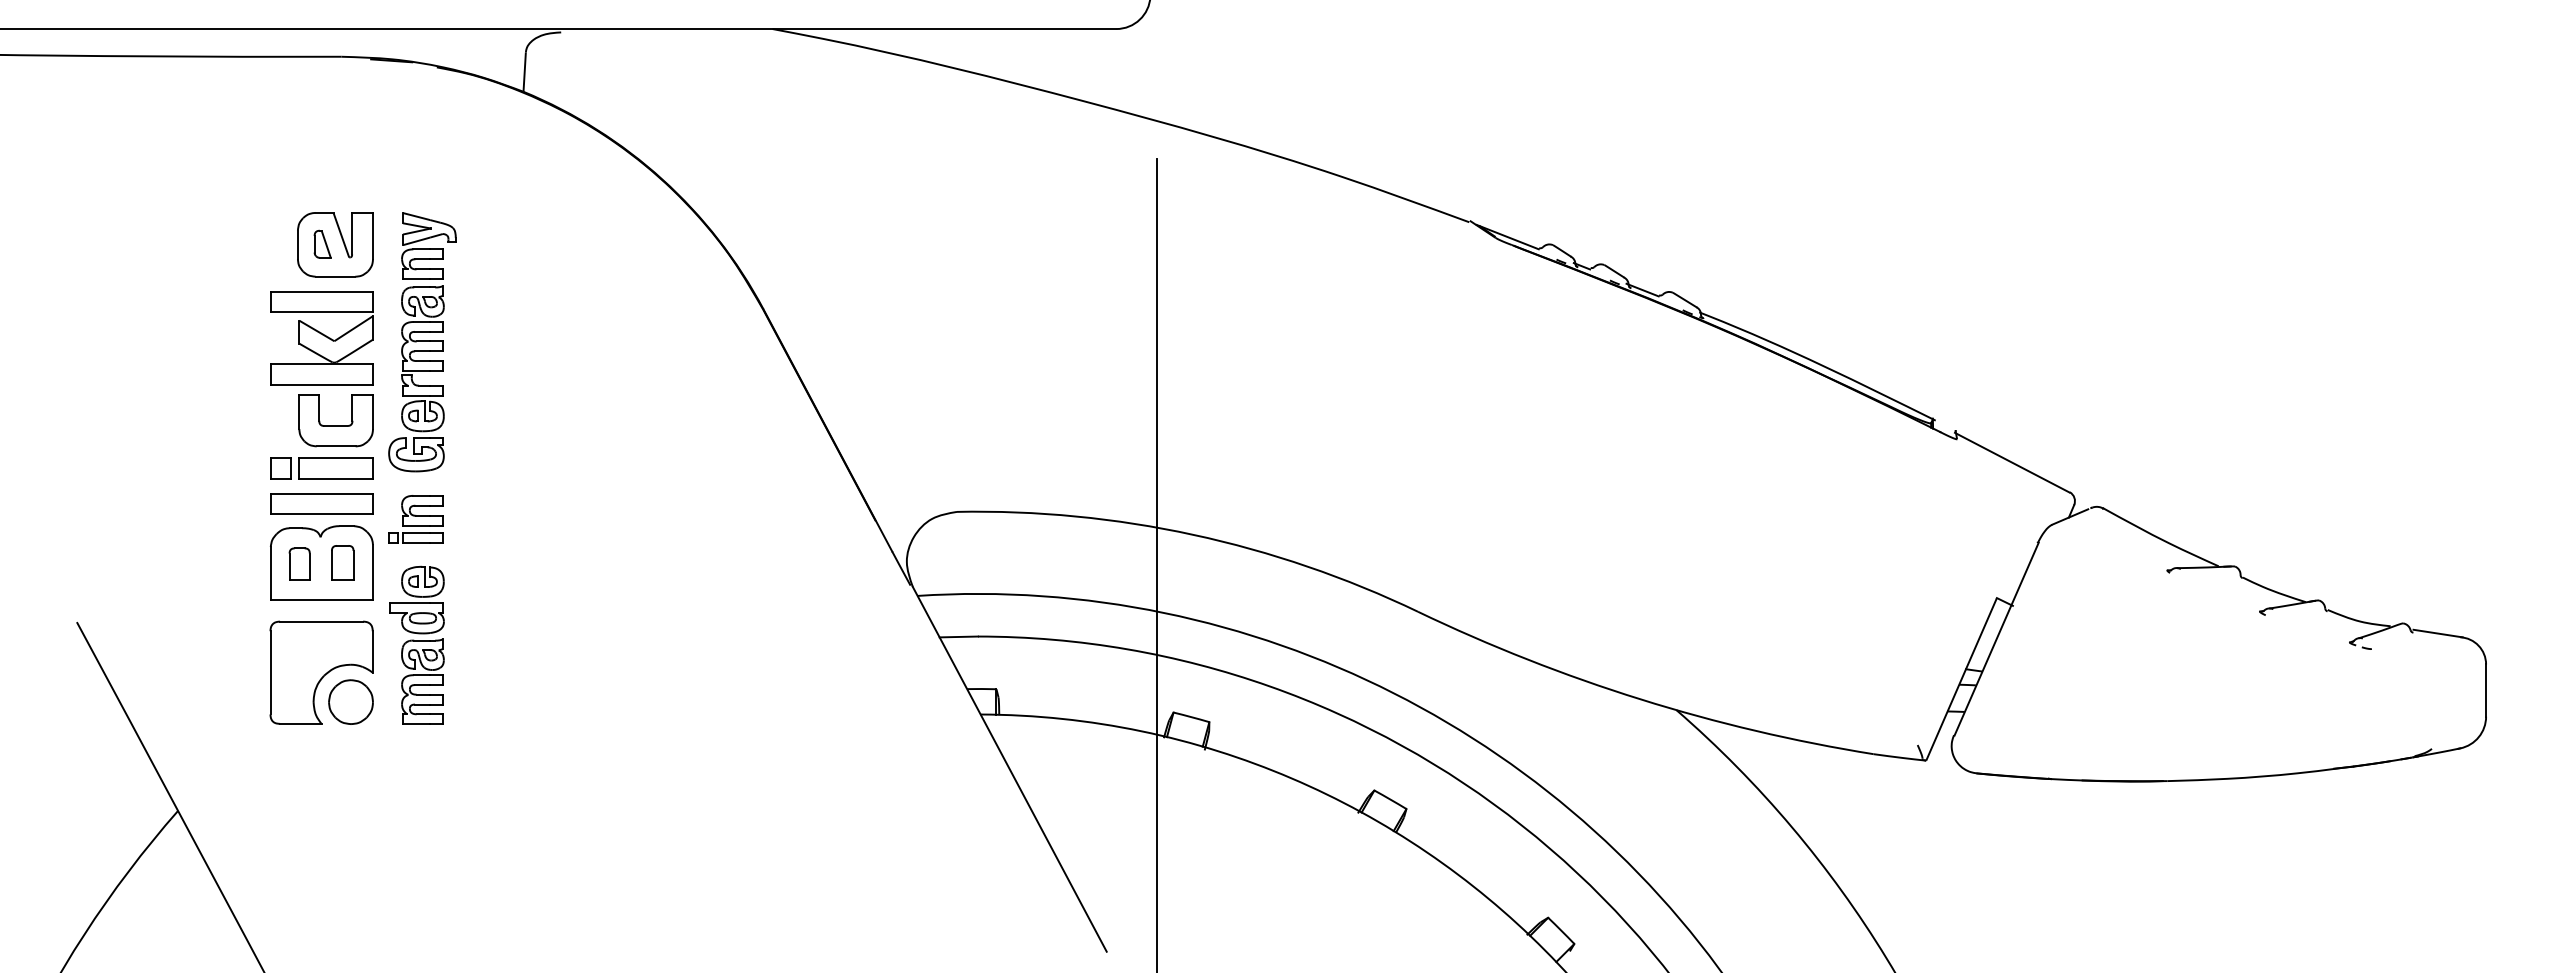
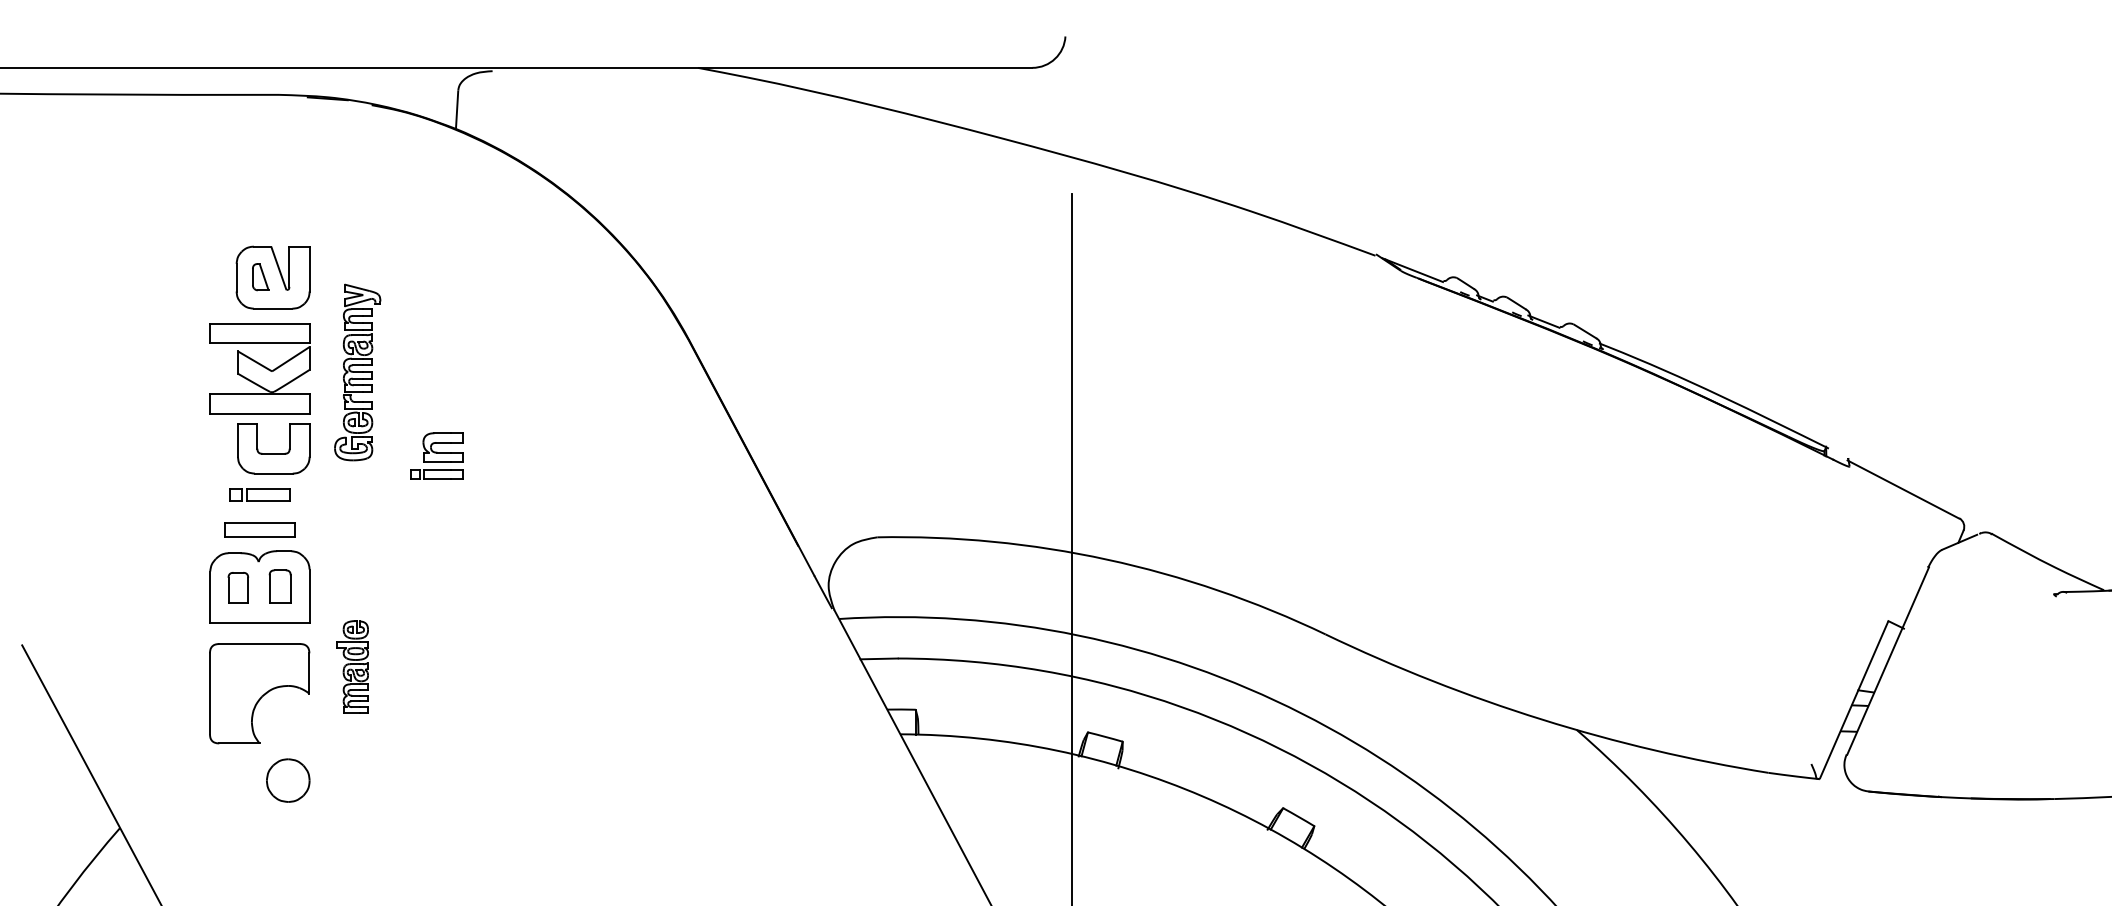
part: (422, 342) -> (357, 372), size x0.7
part: (321, 468) -> (259, 495), size x0.6
part: (321, 503) -> (259, 529), size x0.7
part: (415, 519) -> (436, 456), moved
part: (416, 644) -> (351, 666), size x0.6
part: (350, 701) -> (287, 779), moved

